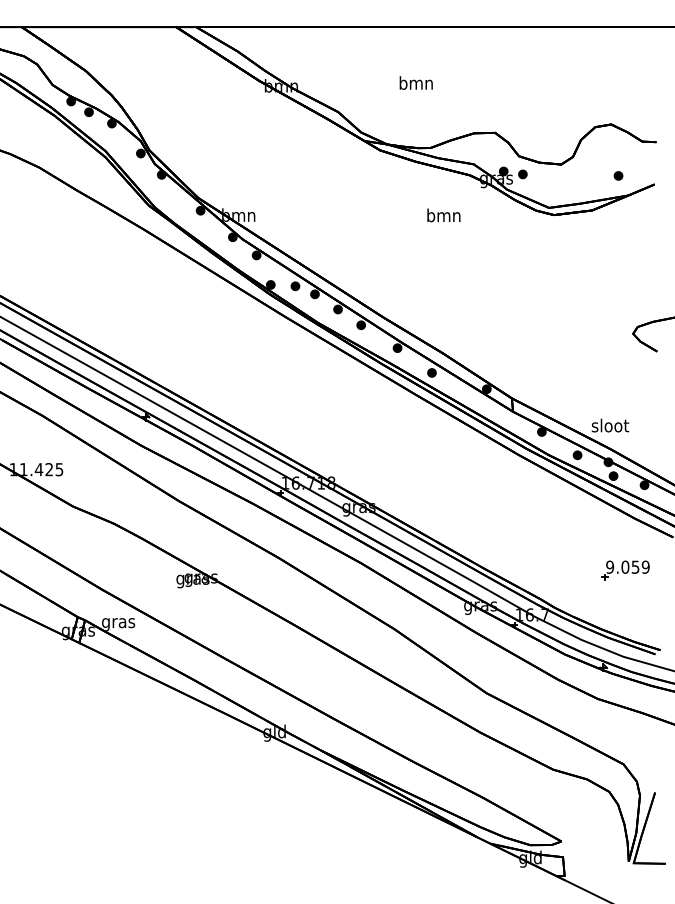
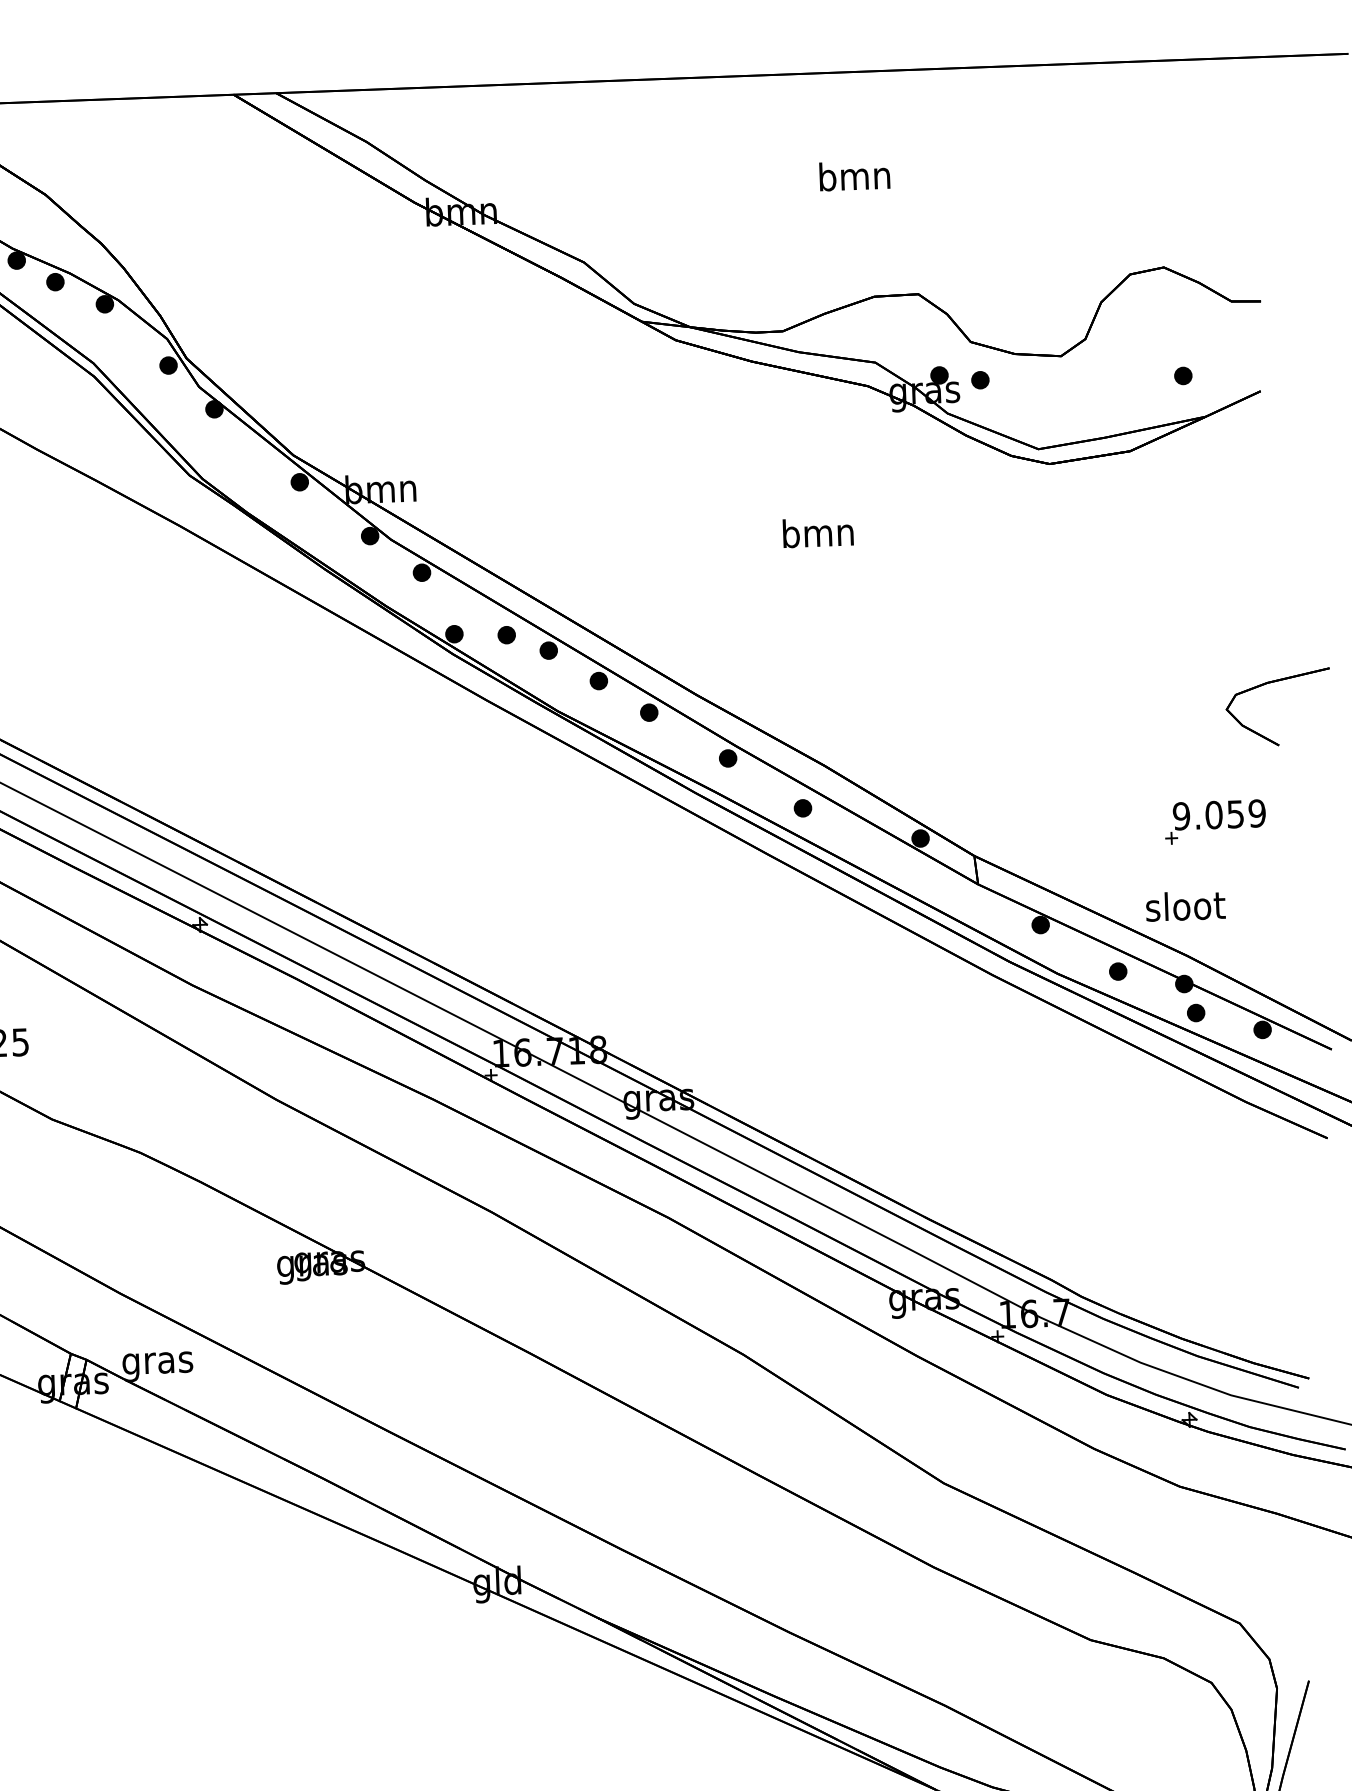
text: (415, 82) -> (853, 174), moved
text: (443, 215) -> (817, 532), moved
part: (625, 570) -> (1214, 821), moved

